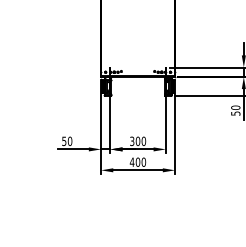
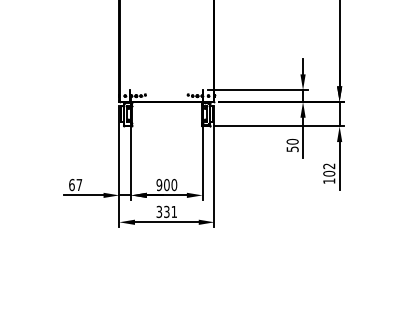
text: (67, 140) -> (75, 184), 50 -> 67
text: (132, 140) -> (159, 184), 300 -> 900
text: (137, 161) -> (166, 211), 400 -> 331

